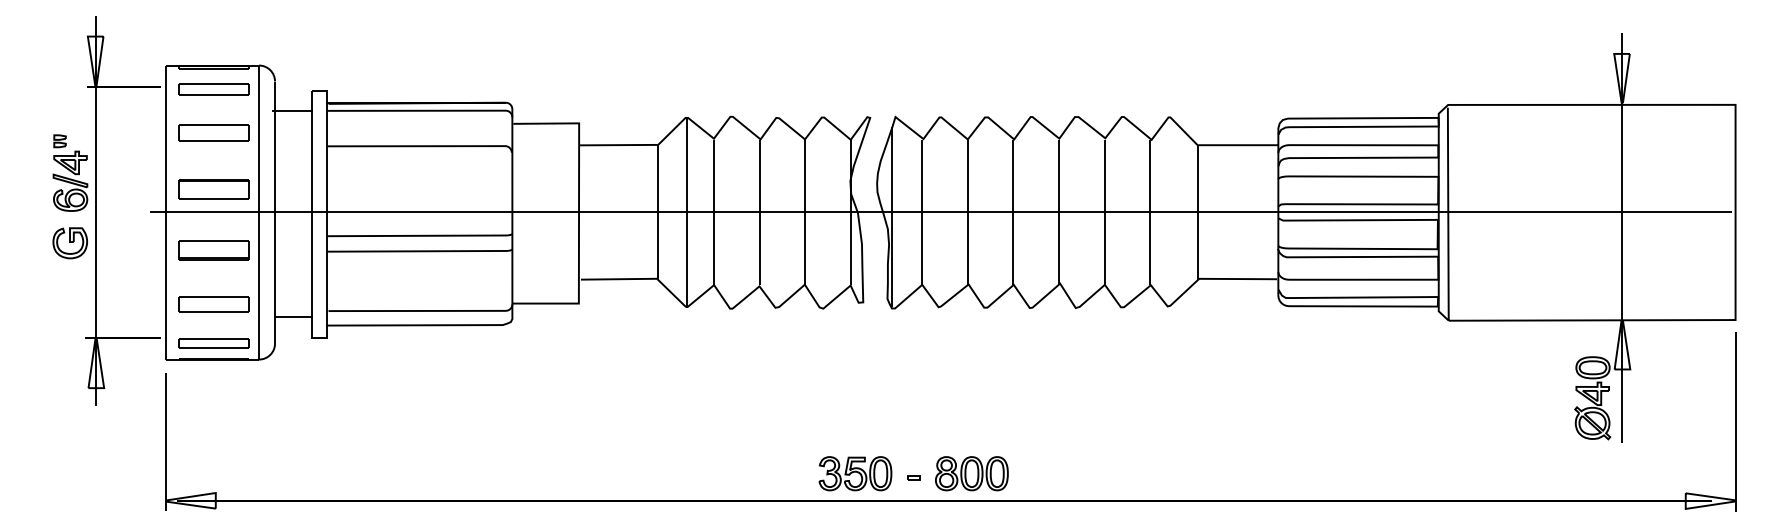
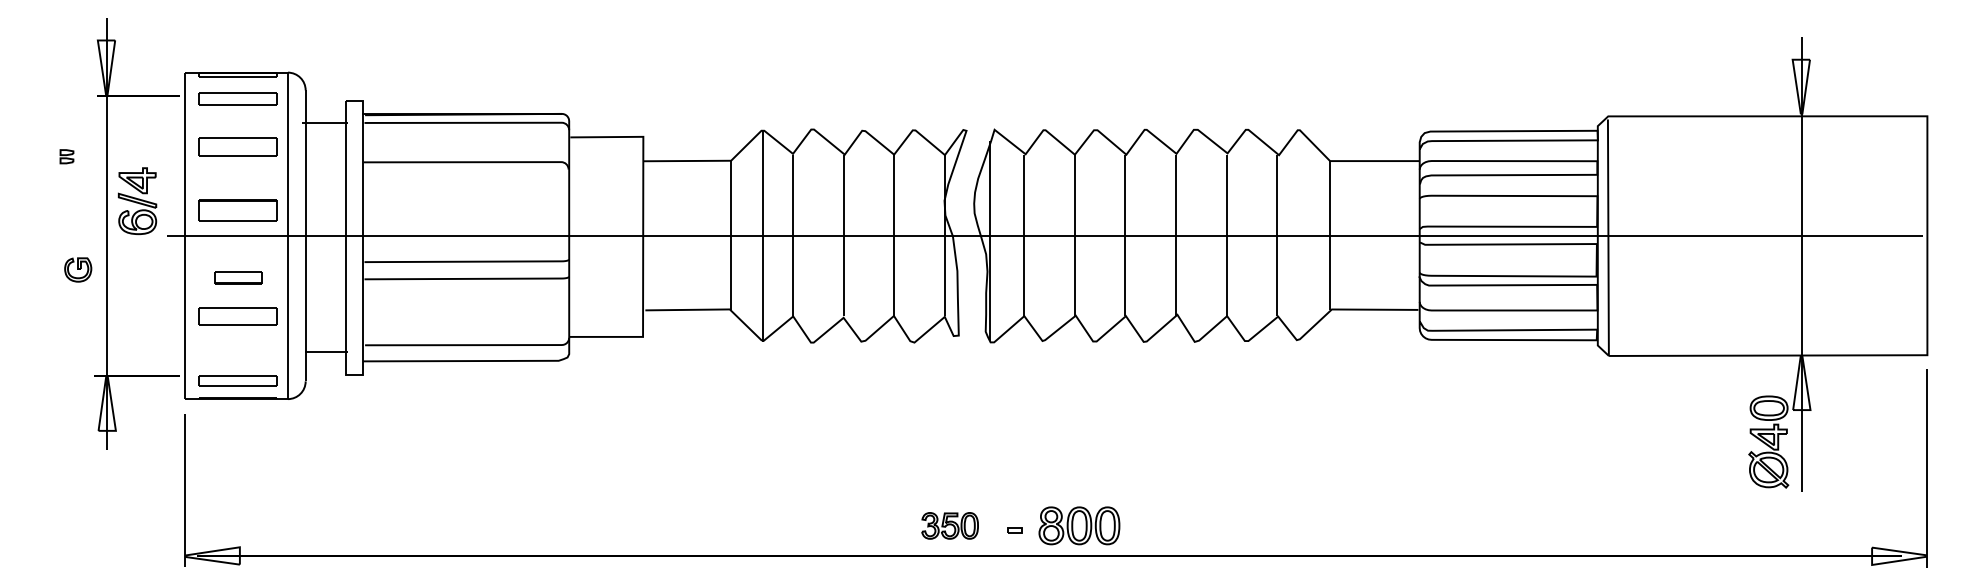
part: (70, 181) -> (137, 201), moved
part: (69, 242) -> (77, 269), size x0.7
part: (213, 250) -> (237, 277), size x0.6
part: (213, 304) -> (237, 316), moved
part: (854, 473) -> (949, 525), size x0.7

